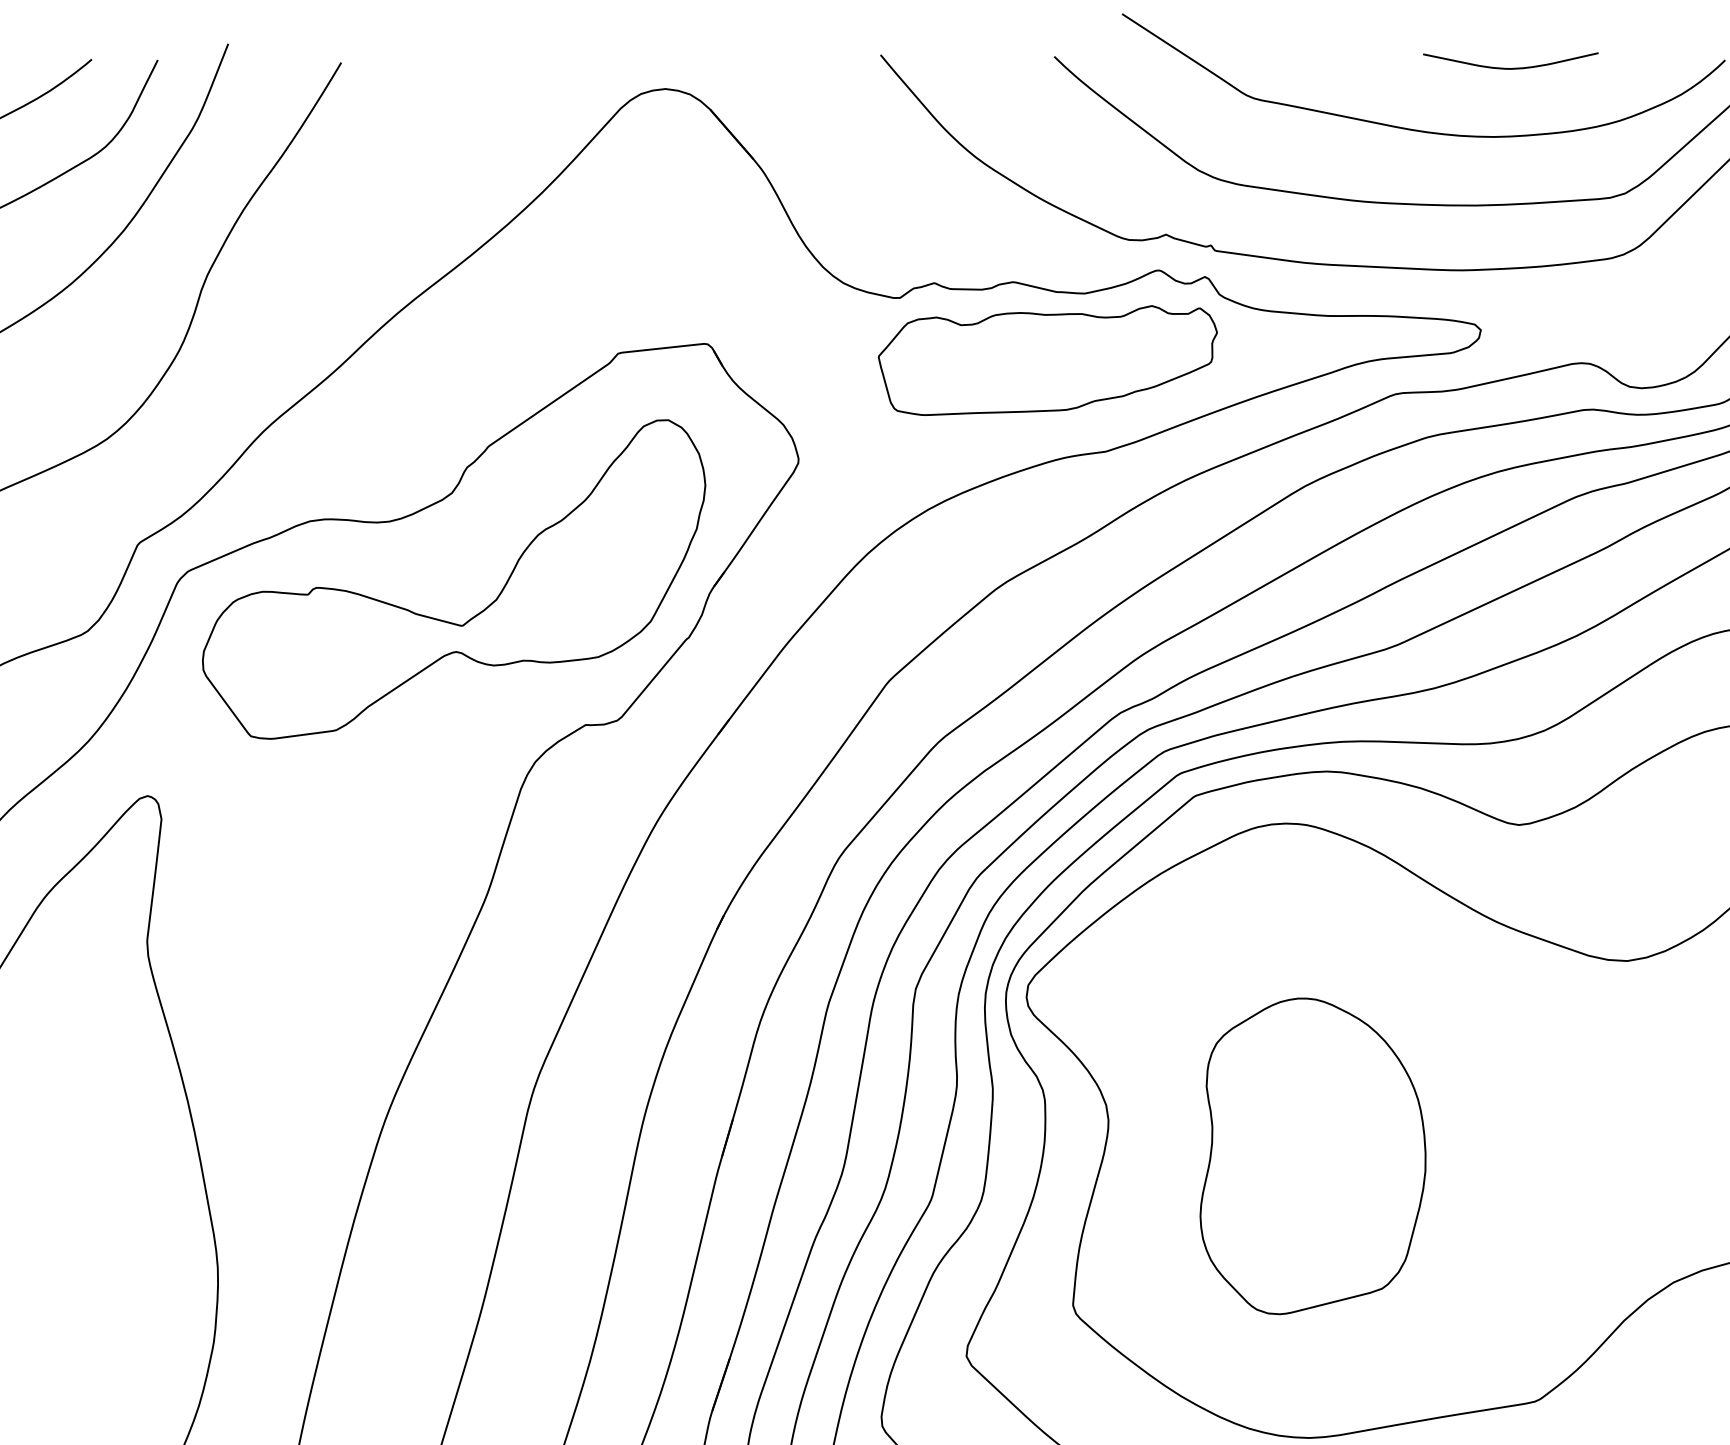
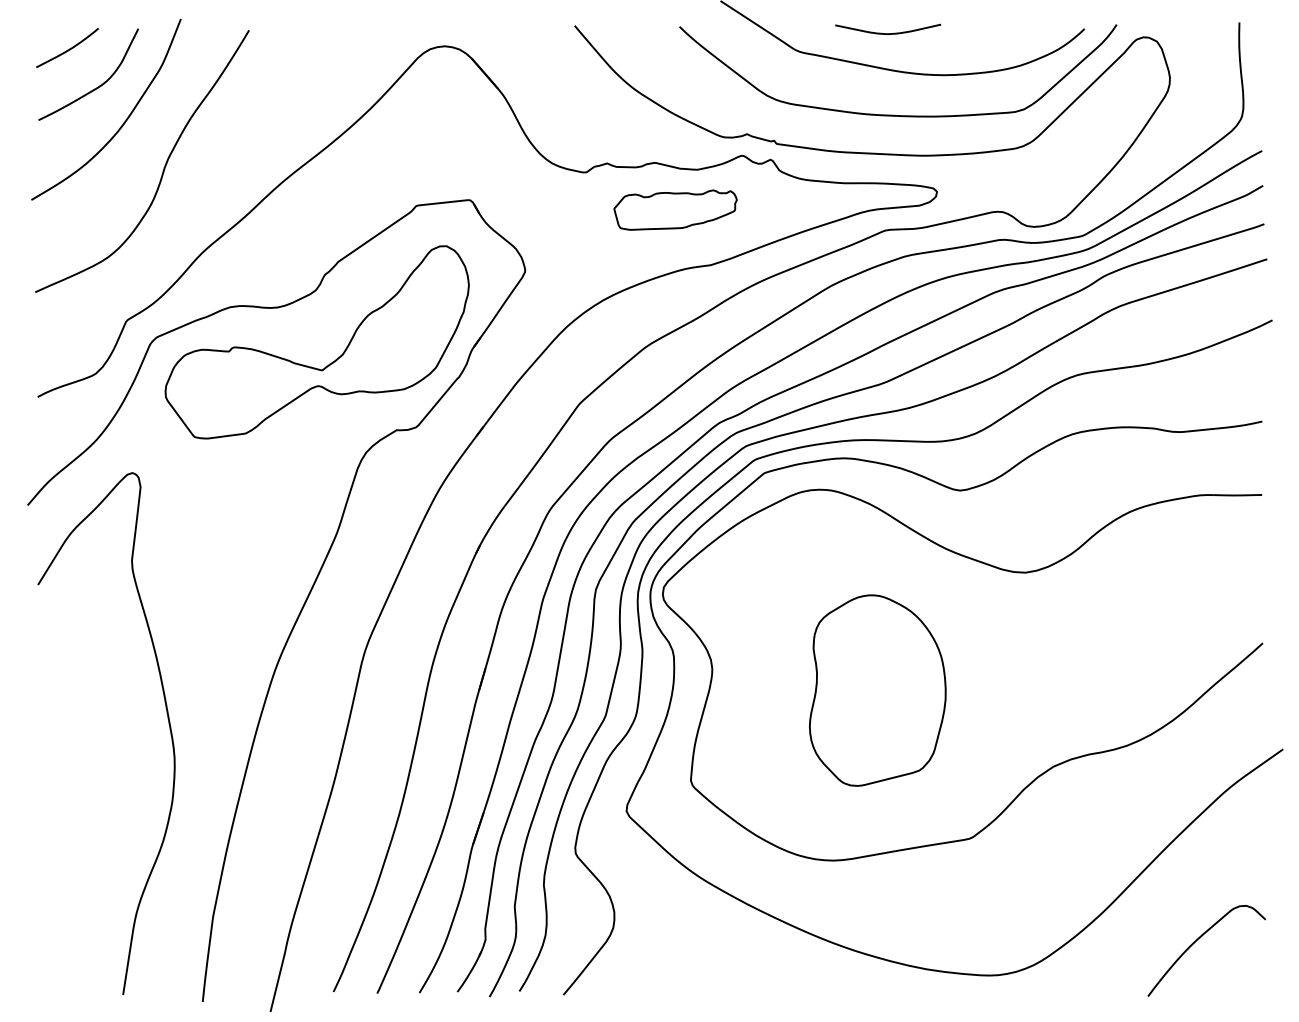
curve: (1511, 67) -> (888, 33), moved
part: (1047, 359) -> (675, 209), size x0.6
part: (1312, 1156) -> (877, 690), moved

